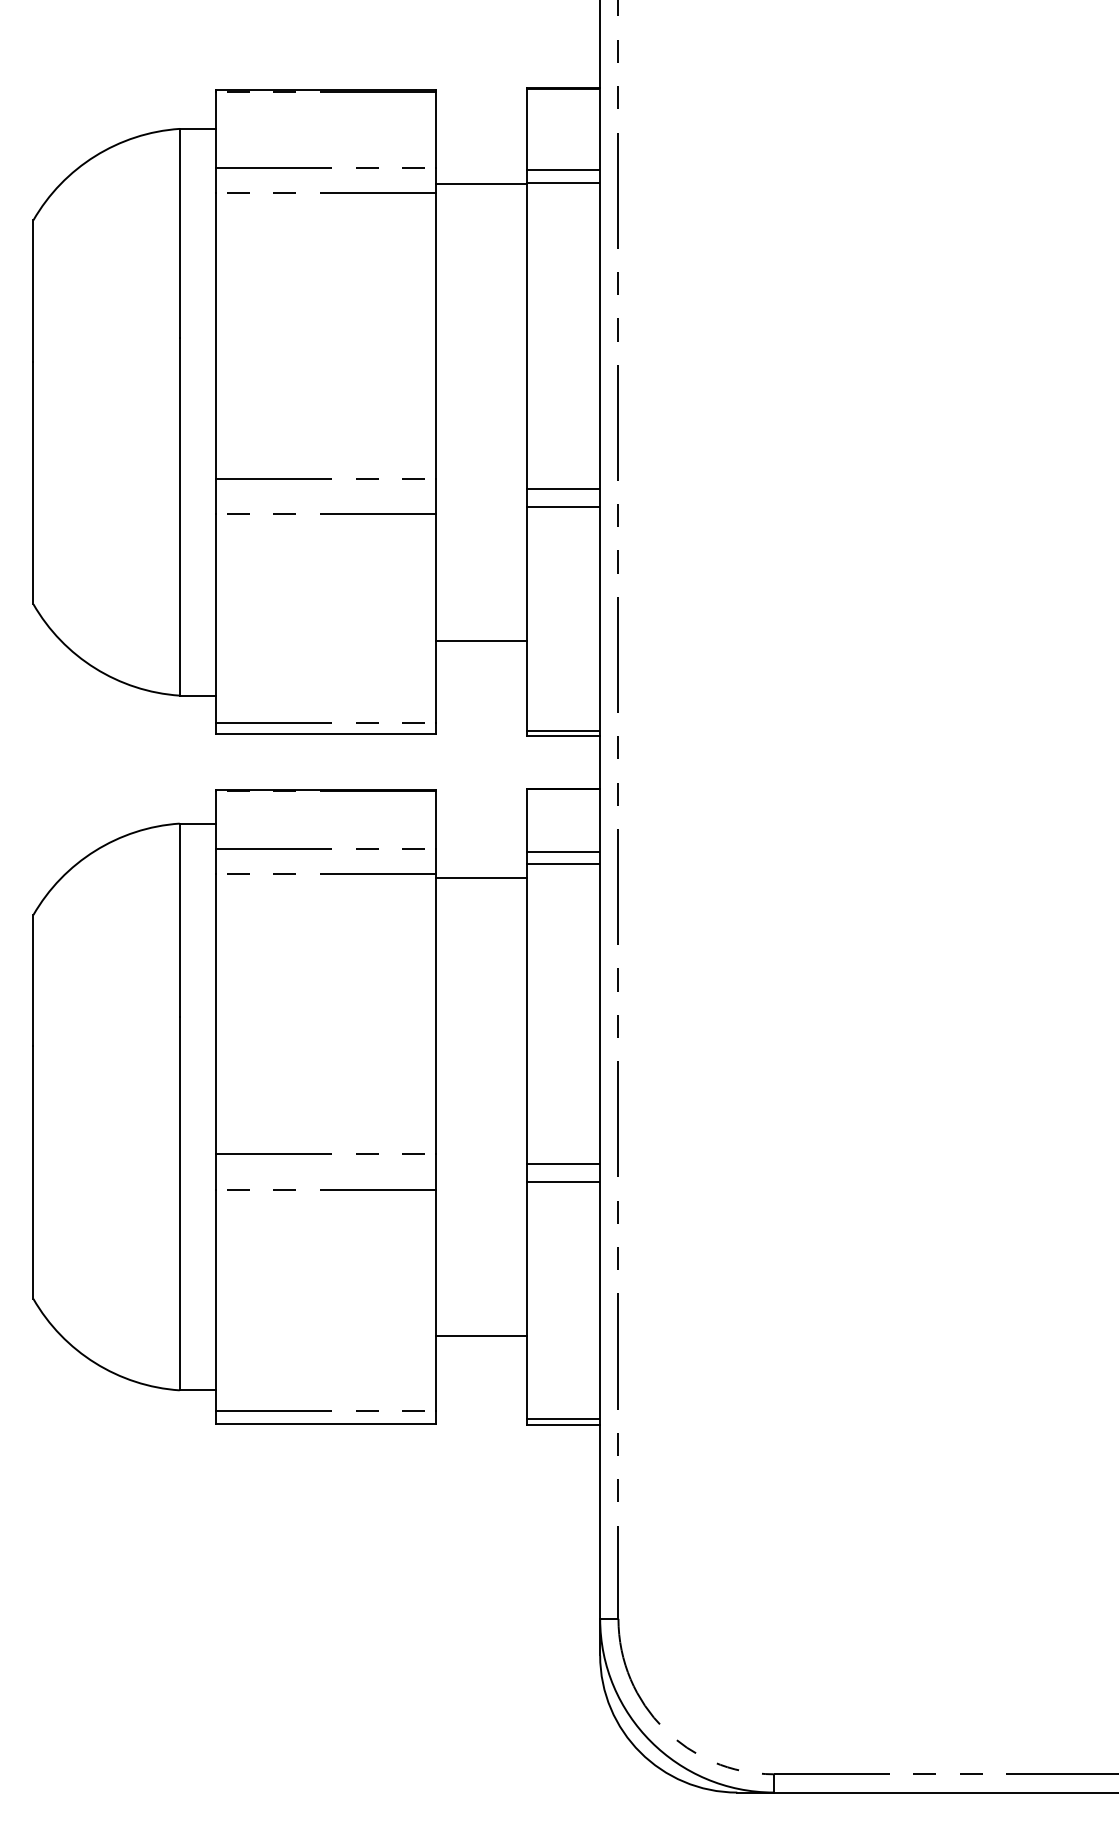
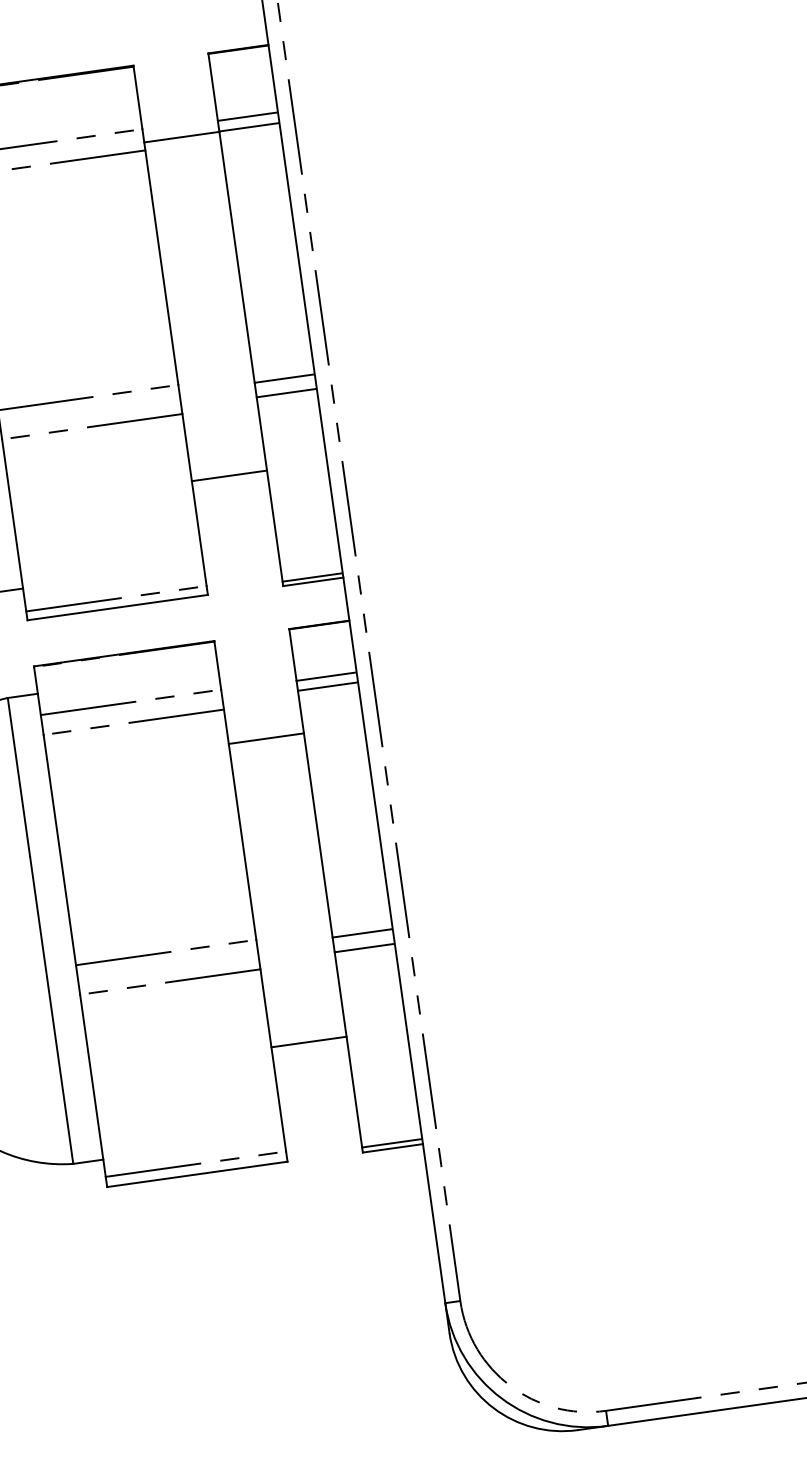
line: (481, 640) -> (229, 475), moved
line: (481, 878) -> (266, 738), moved
line: (481, 1335) -> (309, 1042), moved

